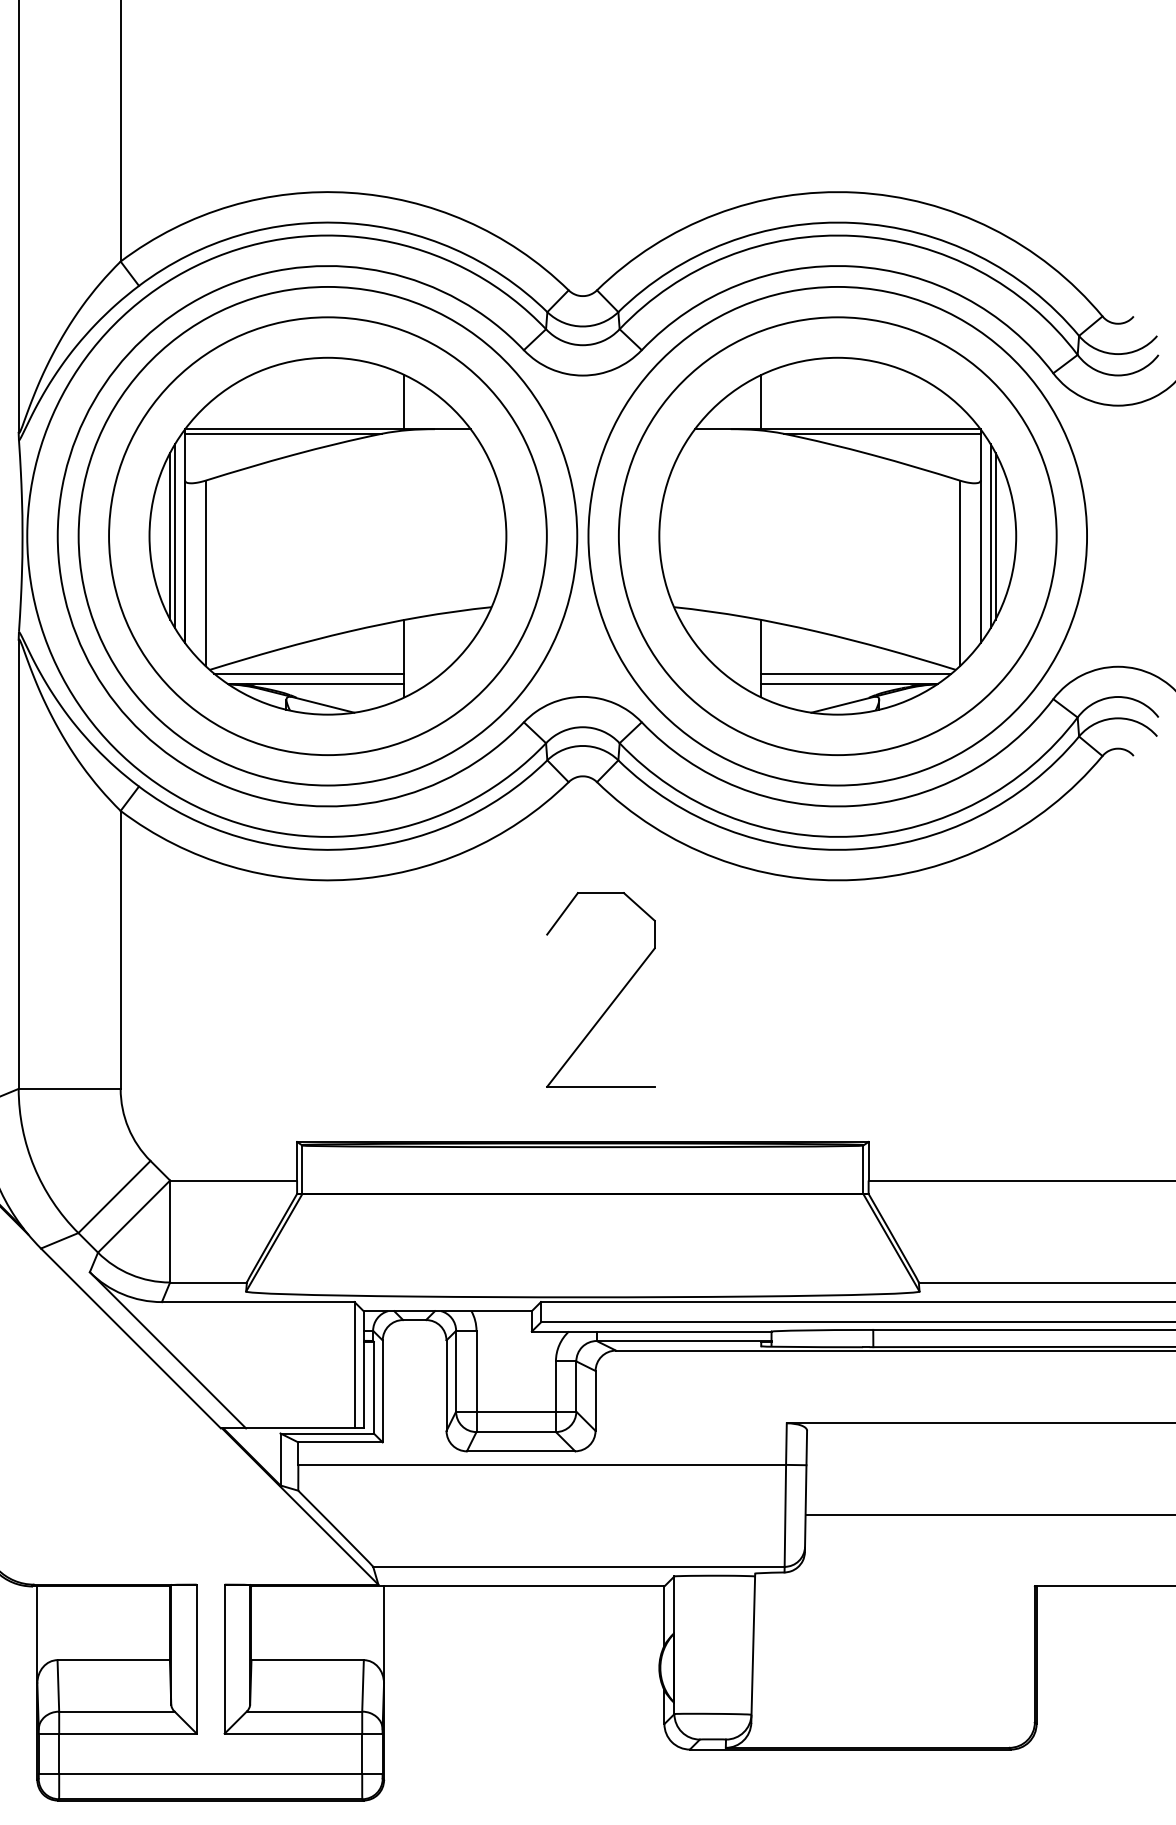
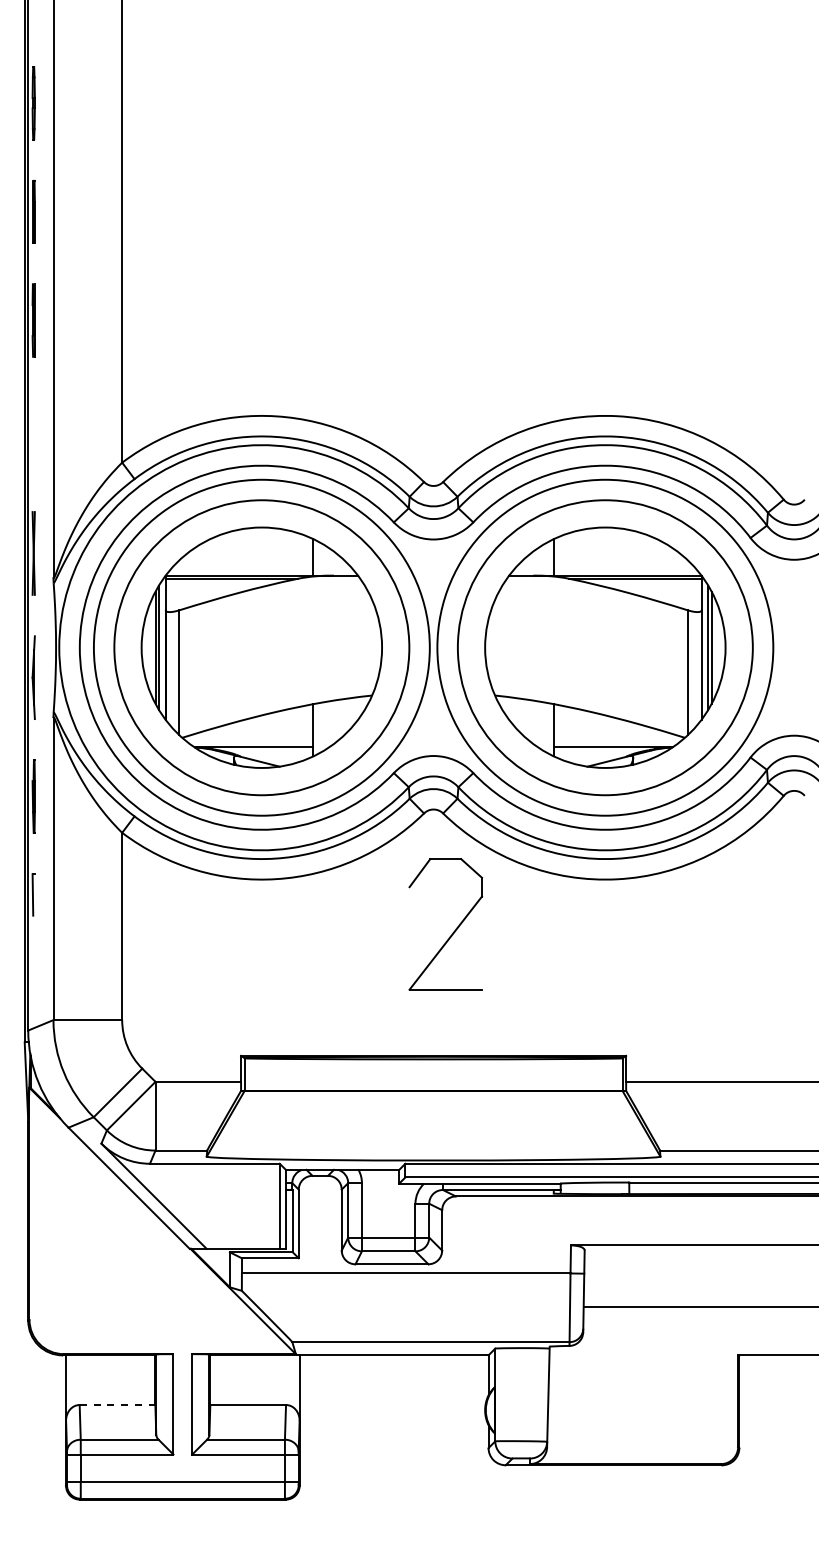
line: (309, 673) -> (249, 740), removed
line: (855, 673) -> (617, 740), removed
part: (612, 1000) -> (453, 931), moved
line: (113, 1660) -> (117, 1405), solid -> dashed

